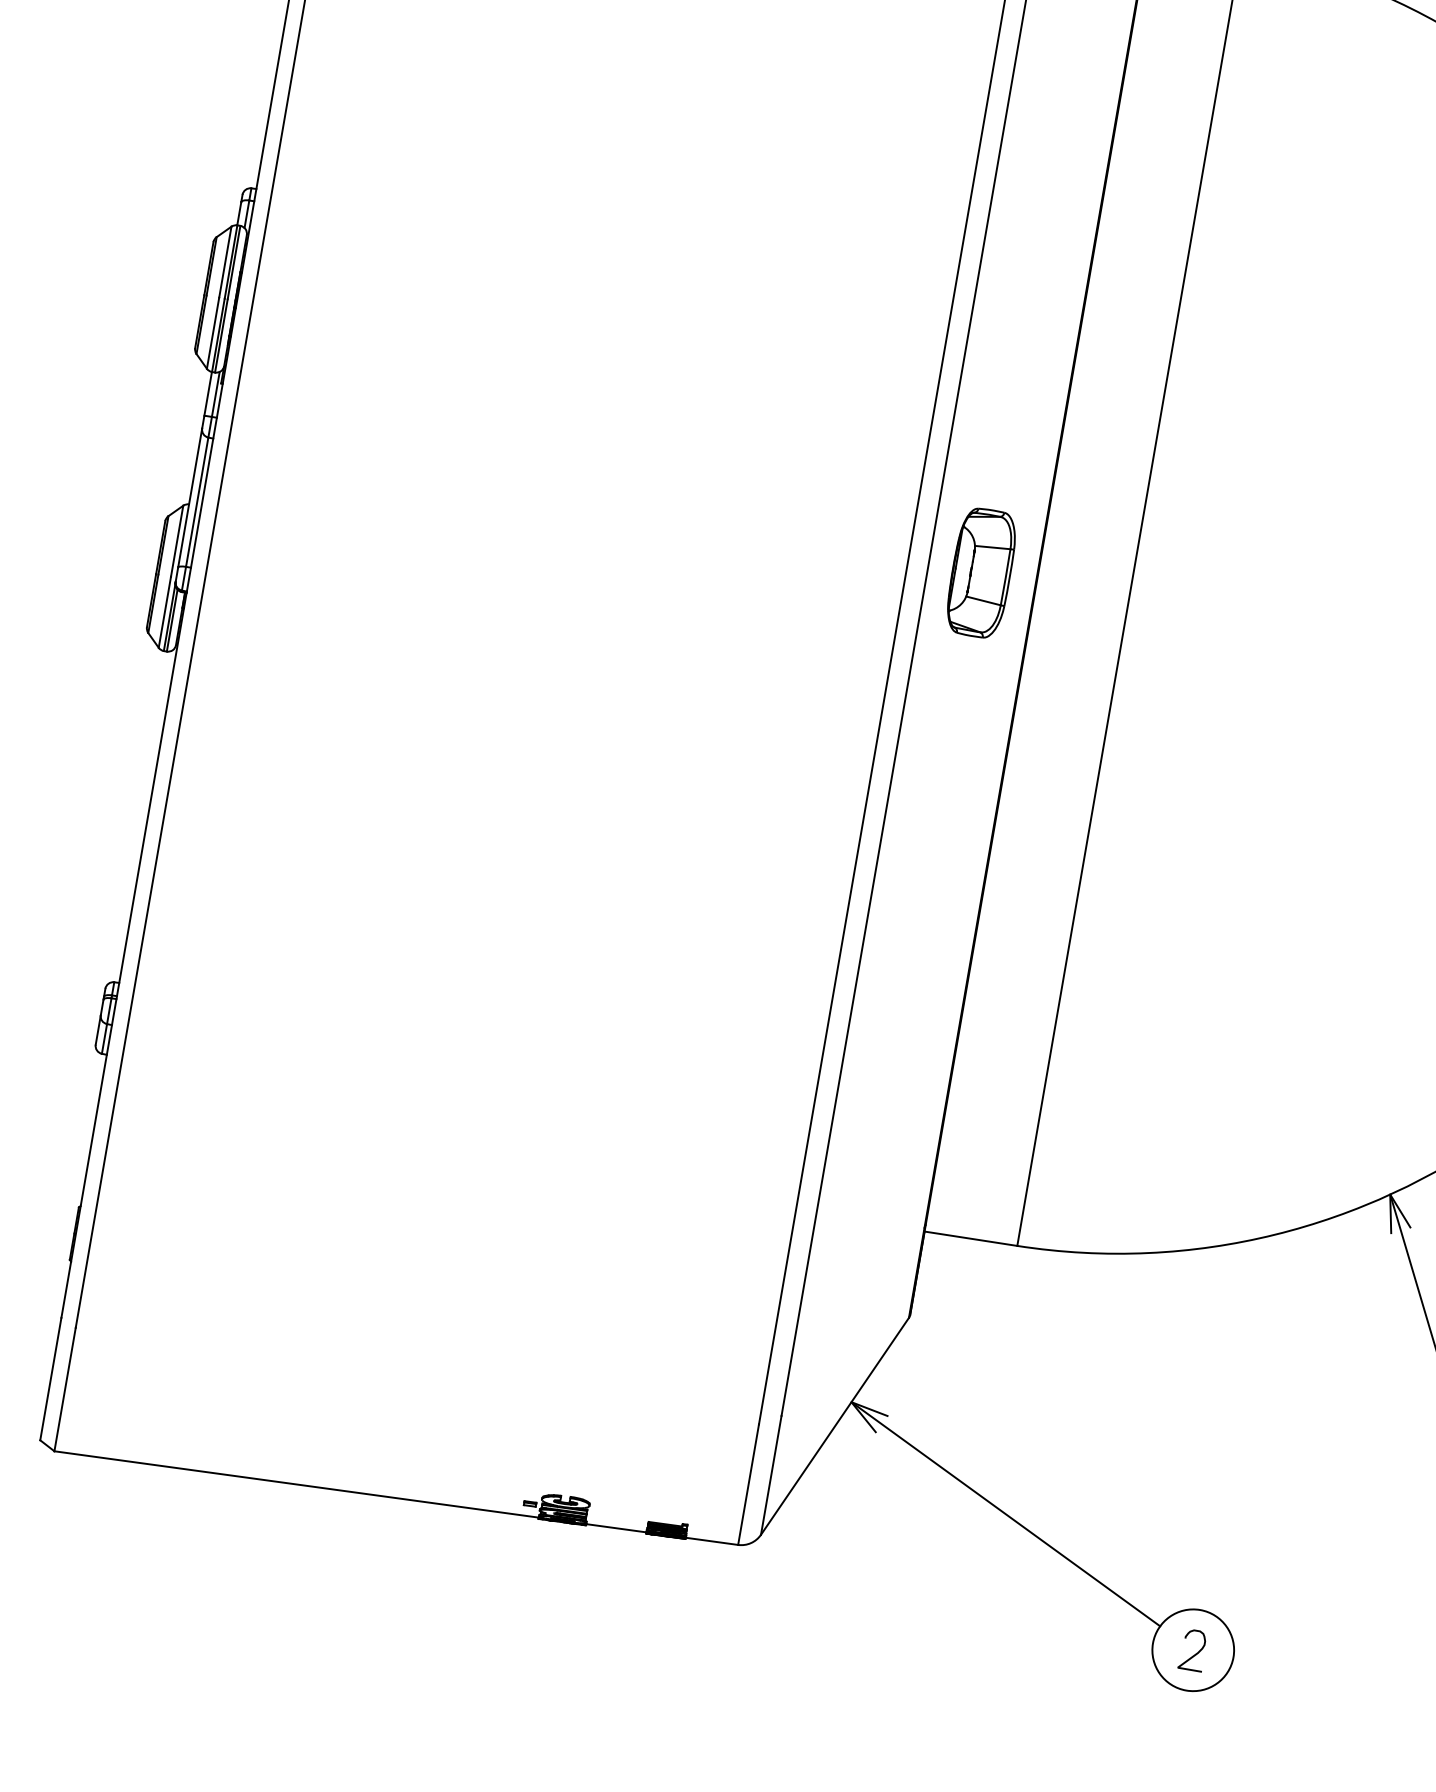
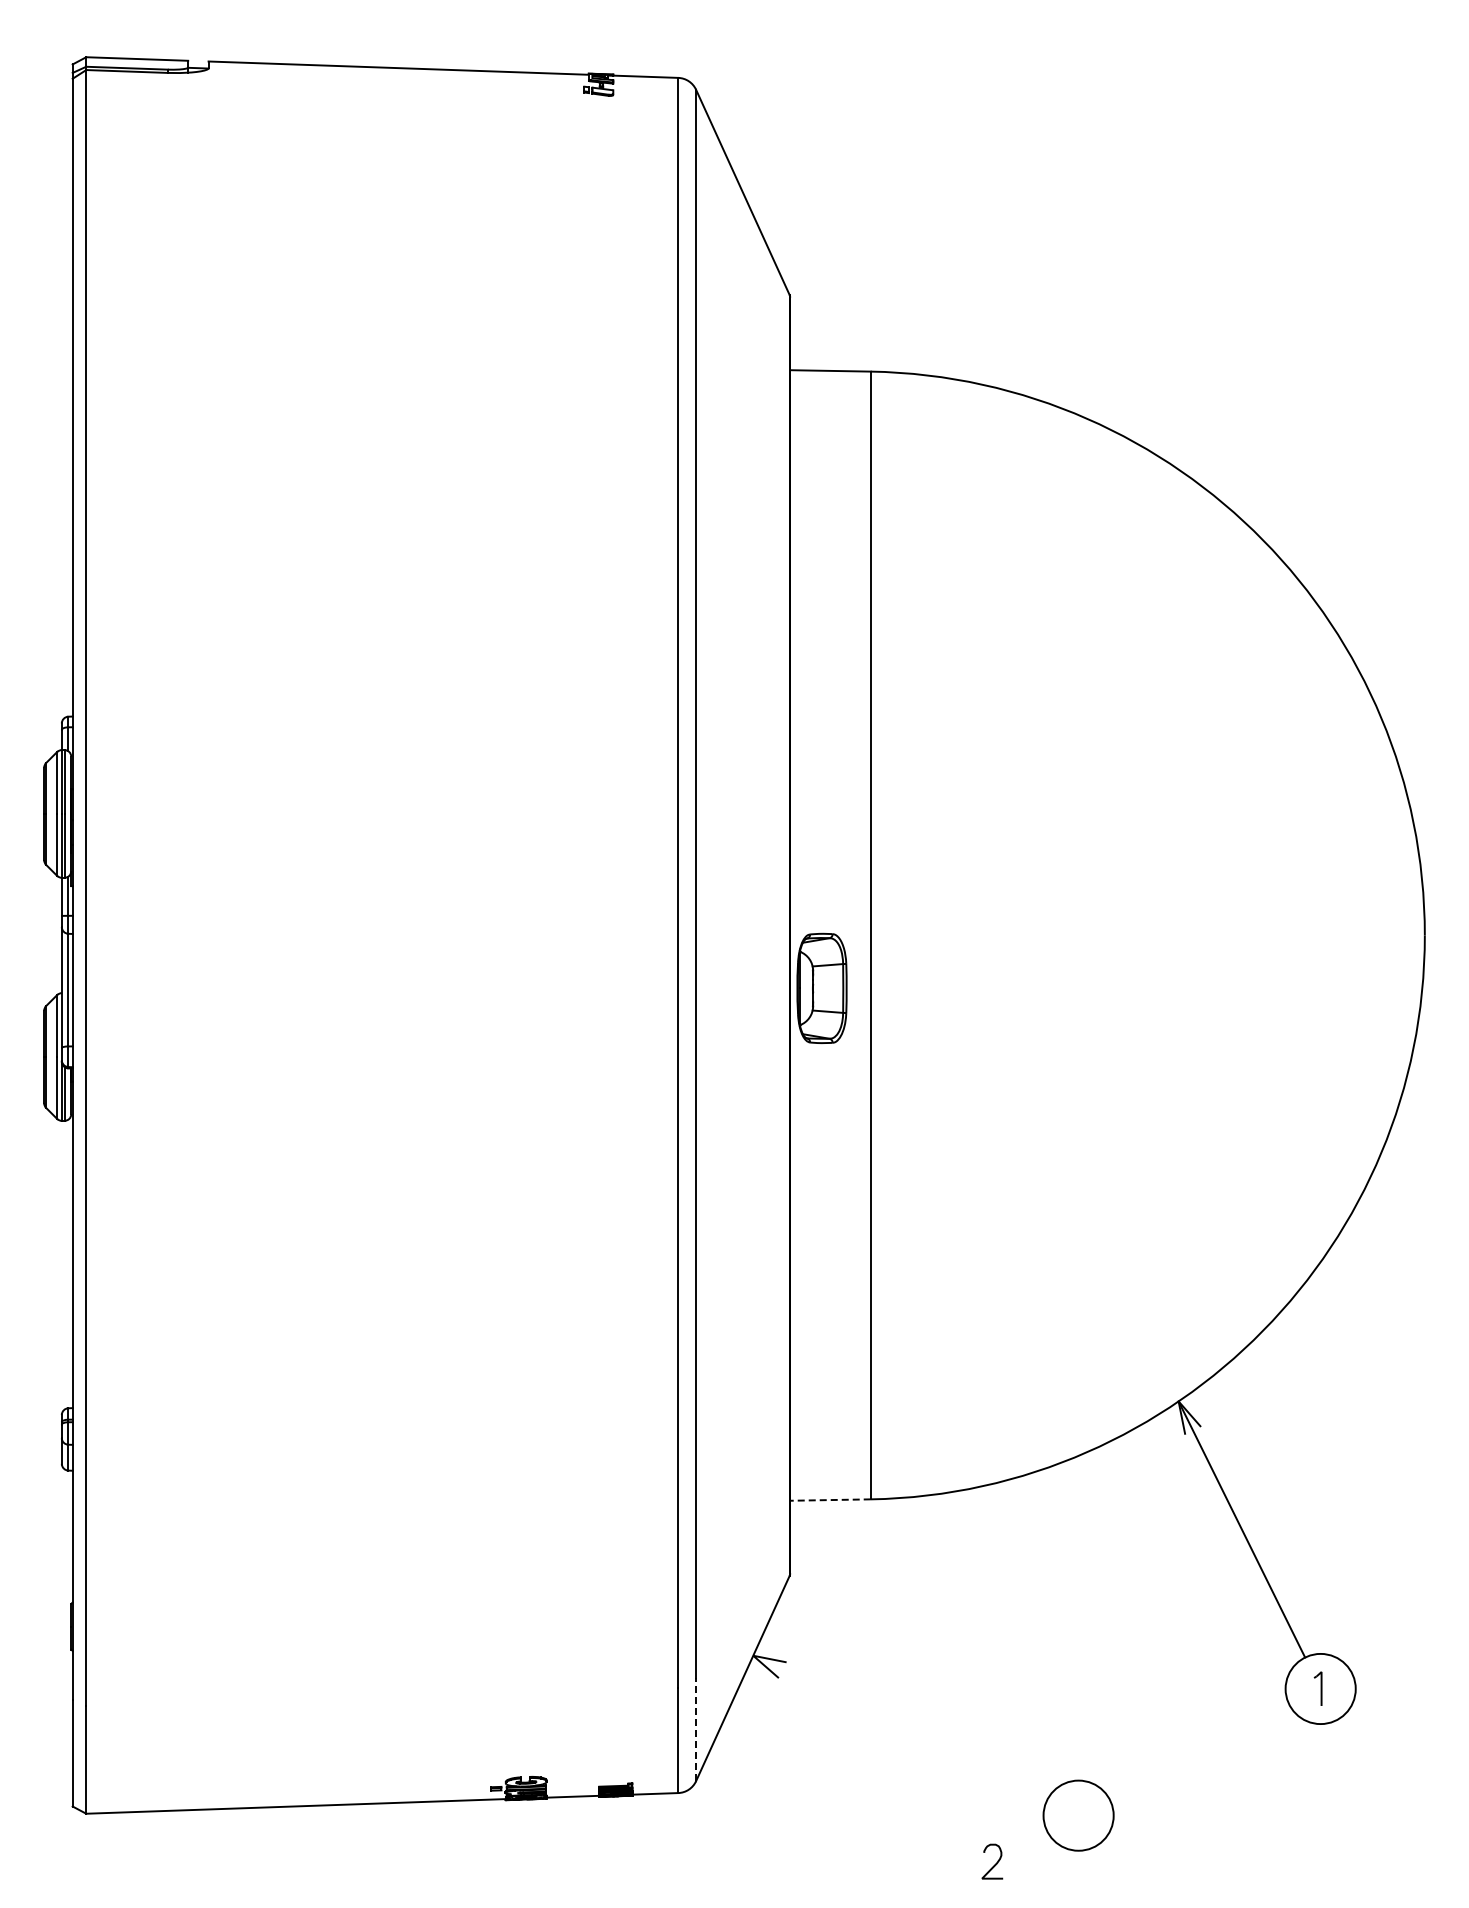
part: (980, 571) -> (821, 987), moved
line: (969, 1239) -> (829, 1500), solid -> dashed
line: (771, 1475) -> (696, 1729), solid -> dashed
line: (1006, 1513) -> (900, 1727), removed
curve: (1196, 1652) -> (995, 1863), moved

